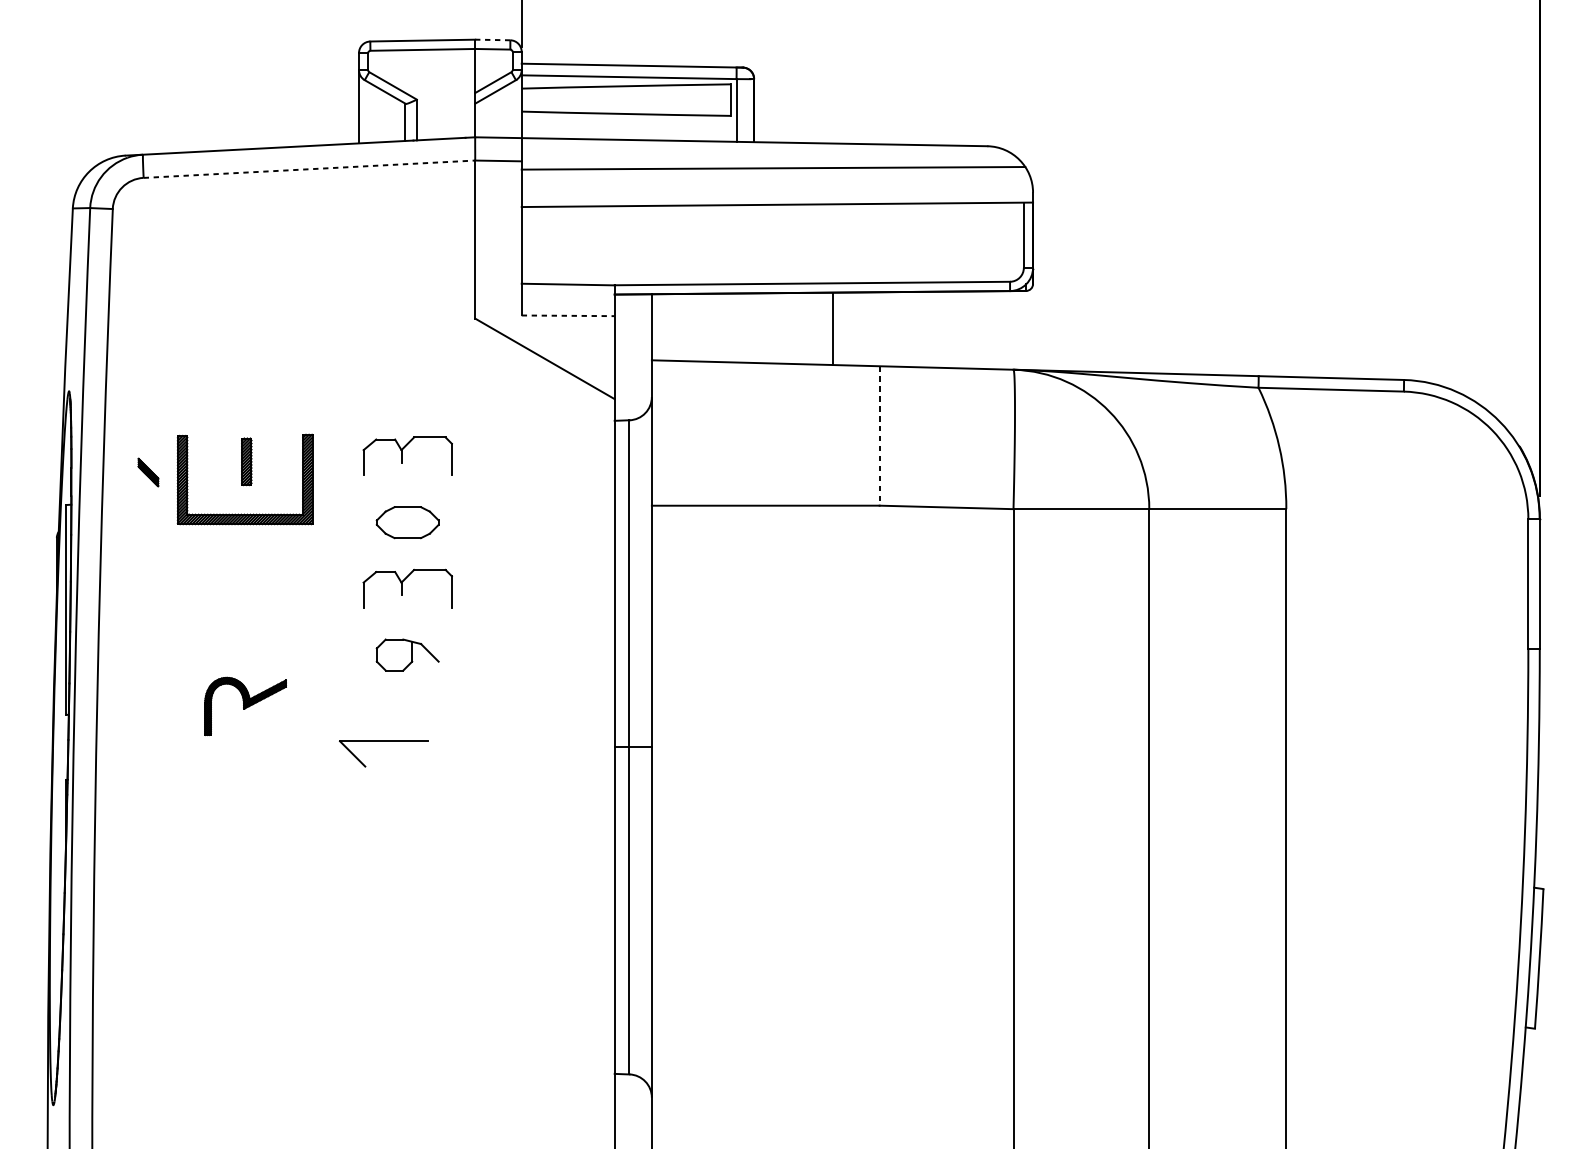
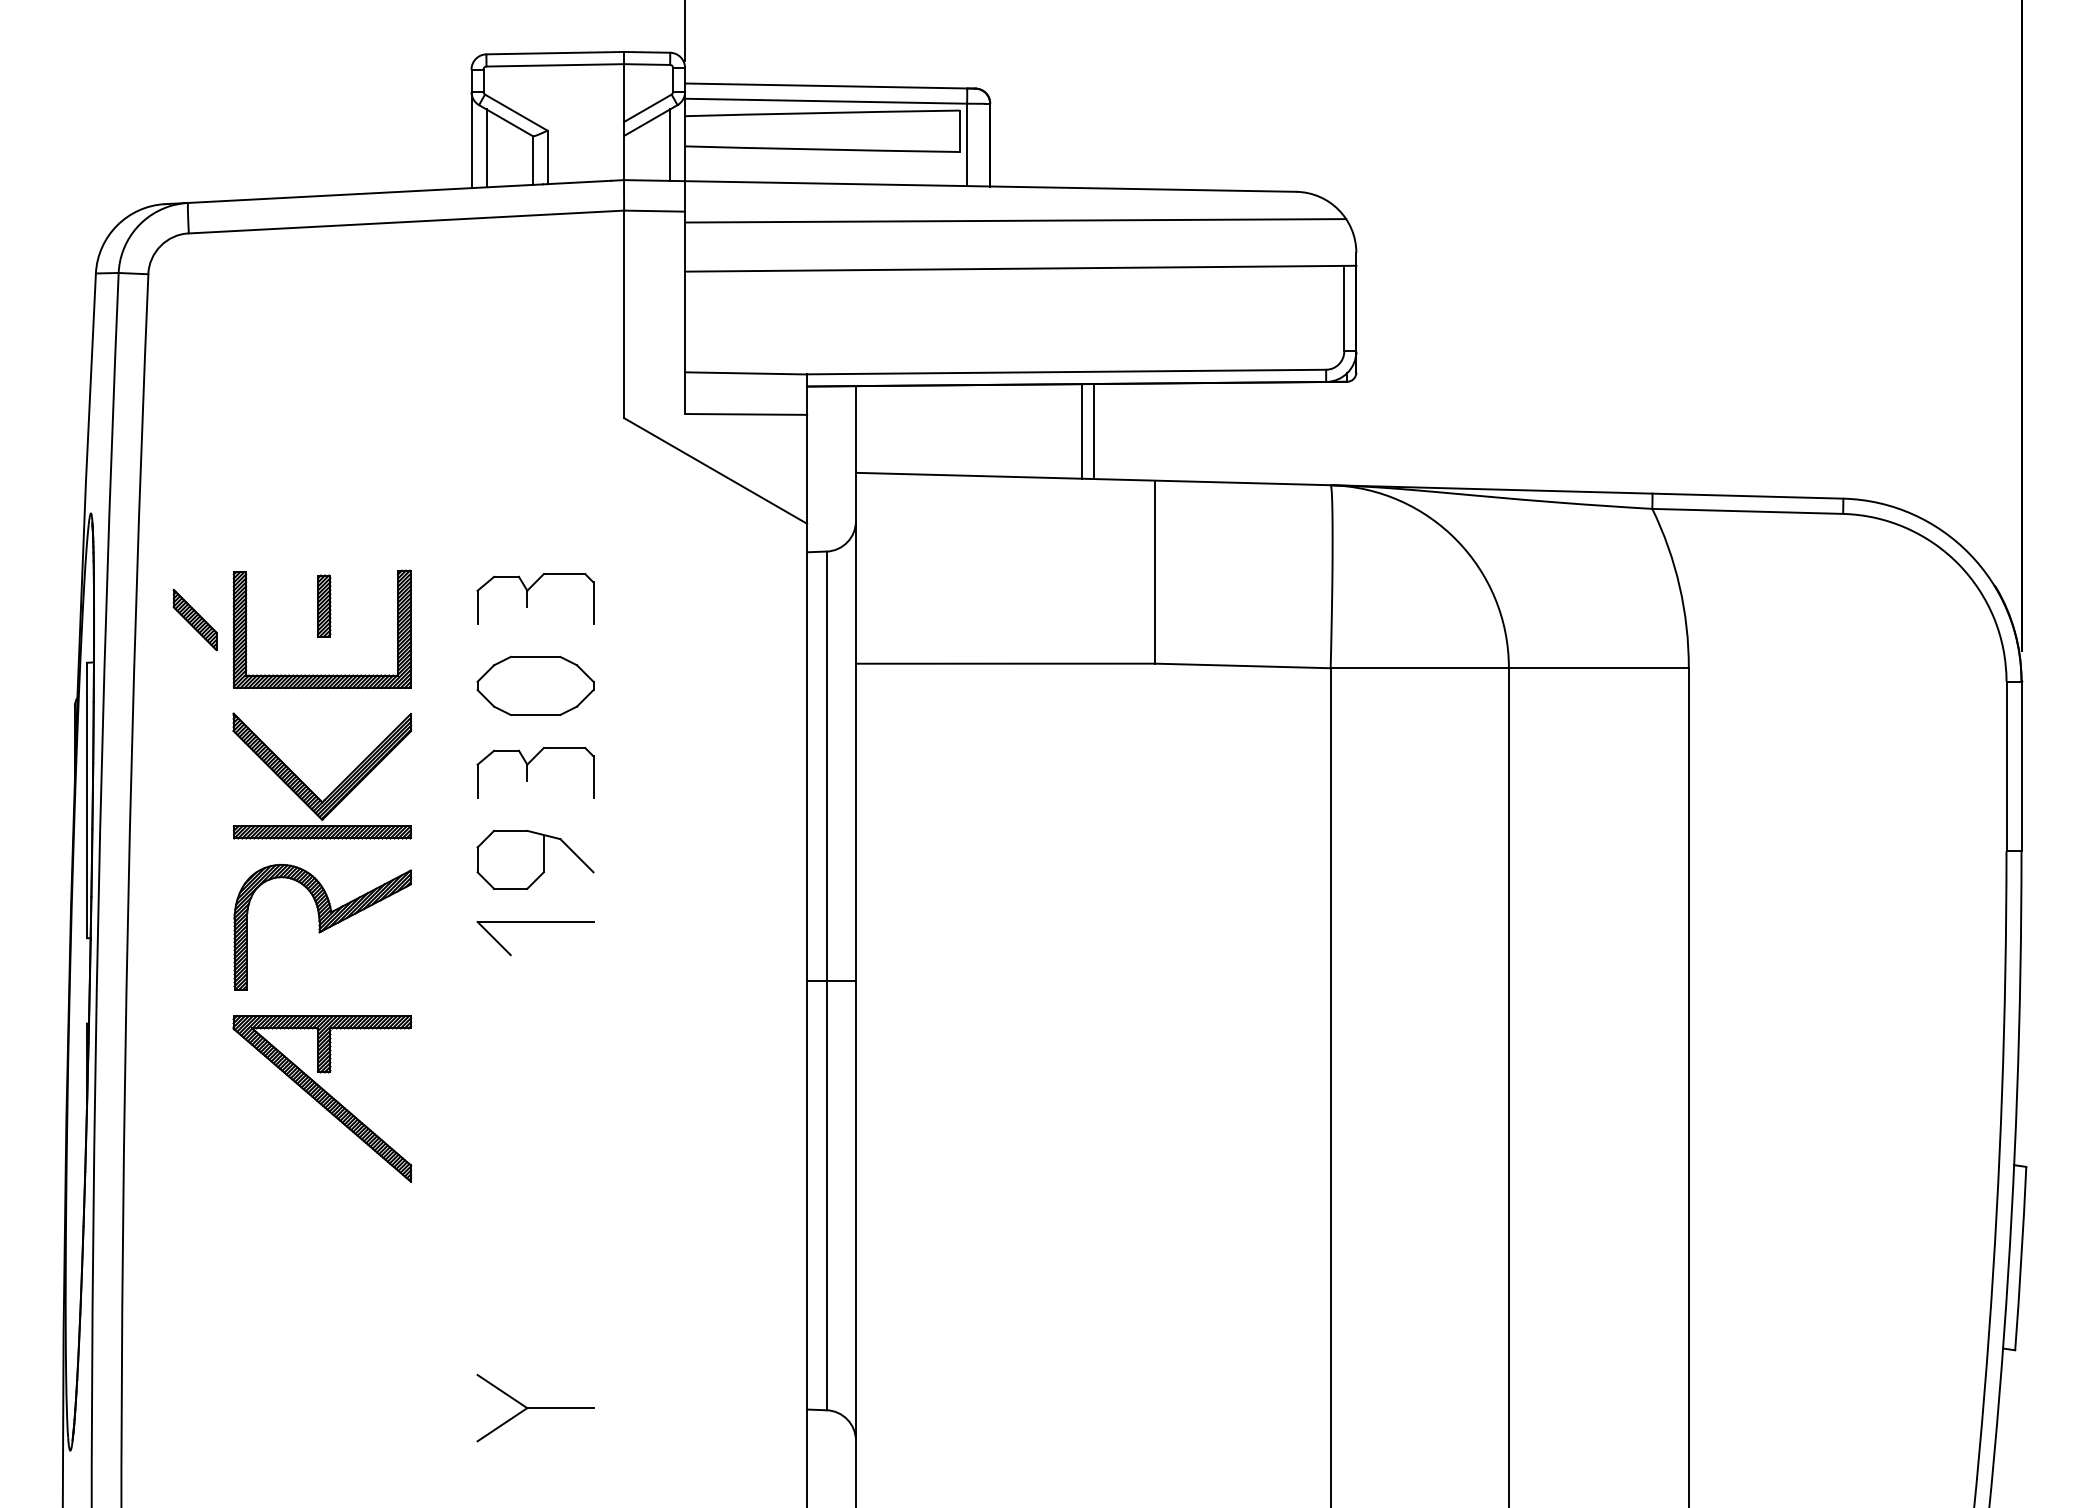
line: (492, 40) -> (646, 52), dashed -> solid
line: (510, 110) -> (670, 144), added
line: (370, 113) -> (486, 148), added
line: (309, 169) -> (406, 222), dashed -> solid
line: (568, 315) -> (746, 414), dashed -> solid
line: (824, 328) -> (1082, 431), added
line: (879, 436) -> (1154, 572), dashed -> solid
part: (147, 472) -> (194, 620), size x1.67
part: (407, 522) -> (535, 685), size x1.43
part: (234, 598) -> (307, 785), added
part: (407, 654) -> (535, 859), size x1.43
part: (245, 705) -> (322, 926), size x1.67
part: (384, 741) -> (535, 922), moved
part: (245, 836) -> (322, 1098), added
part: (407, 1073) -> (535, 1408), added

